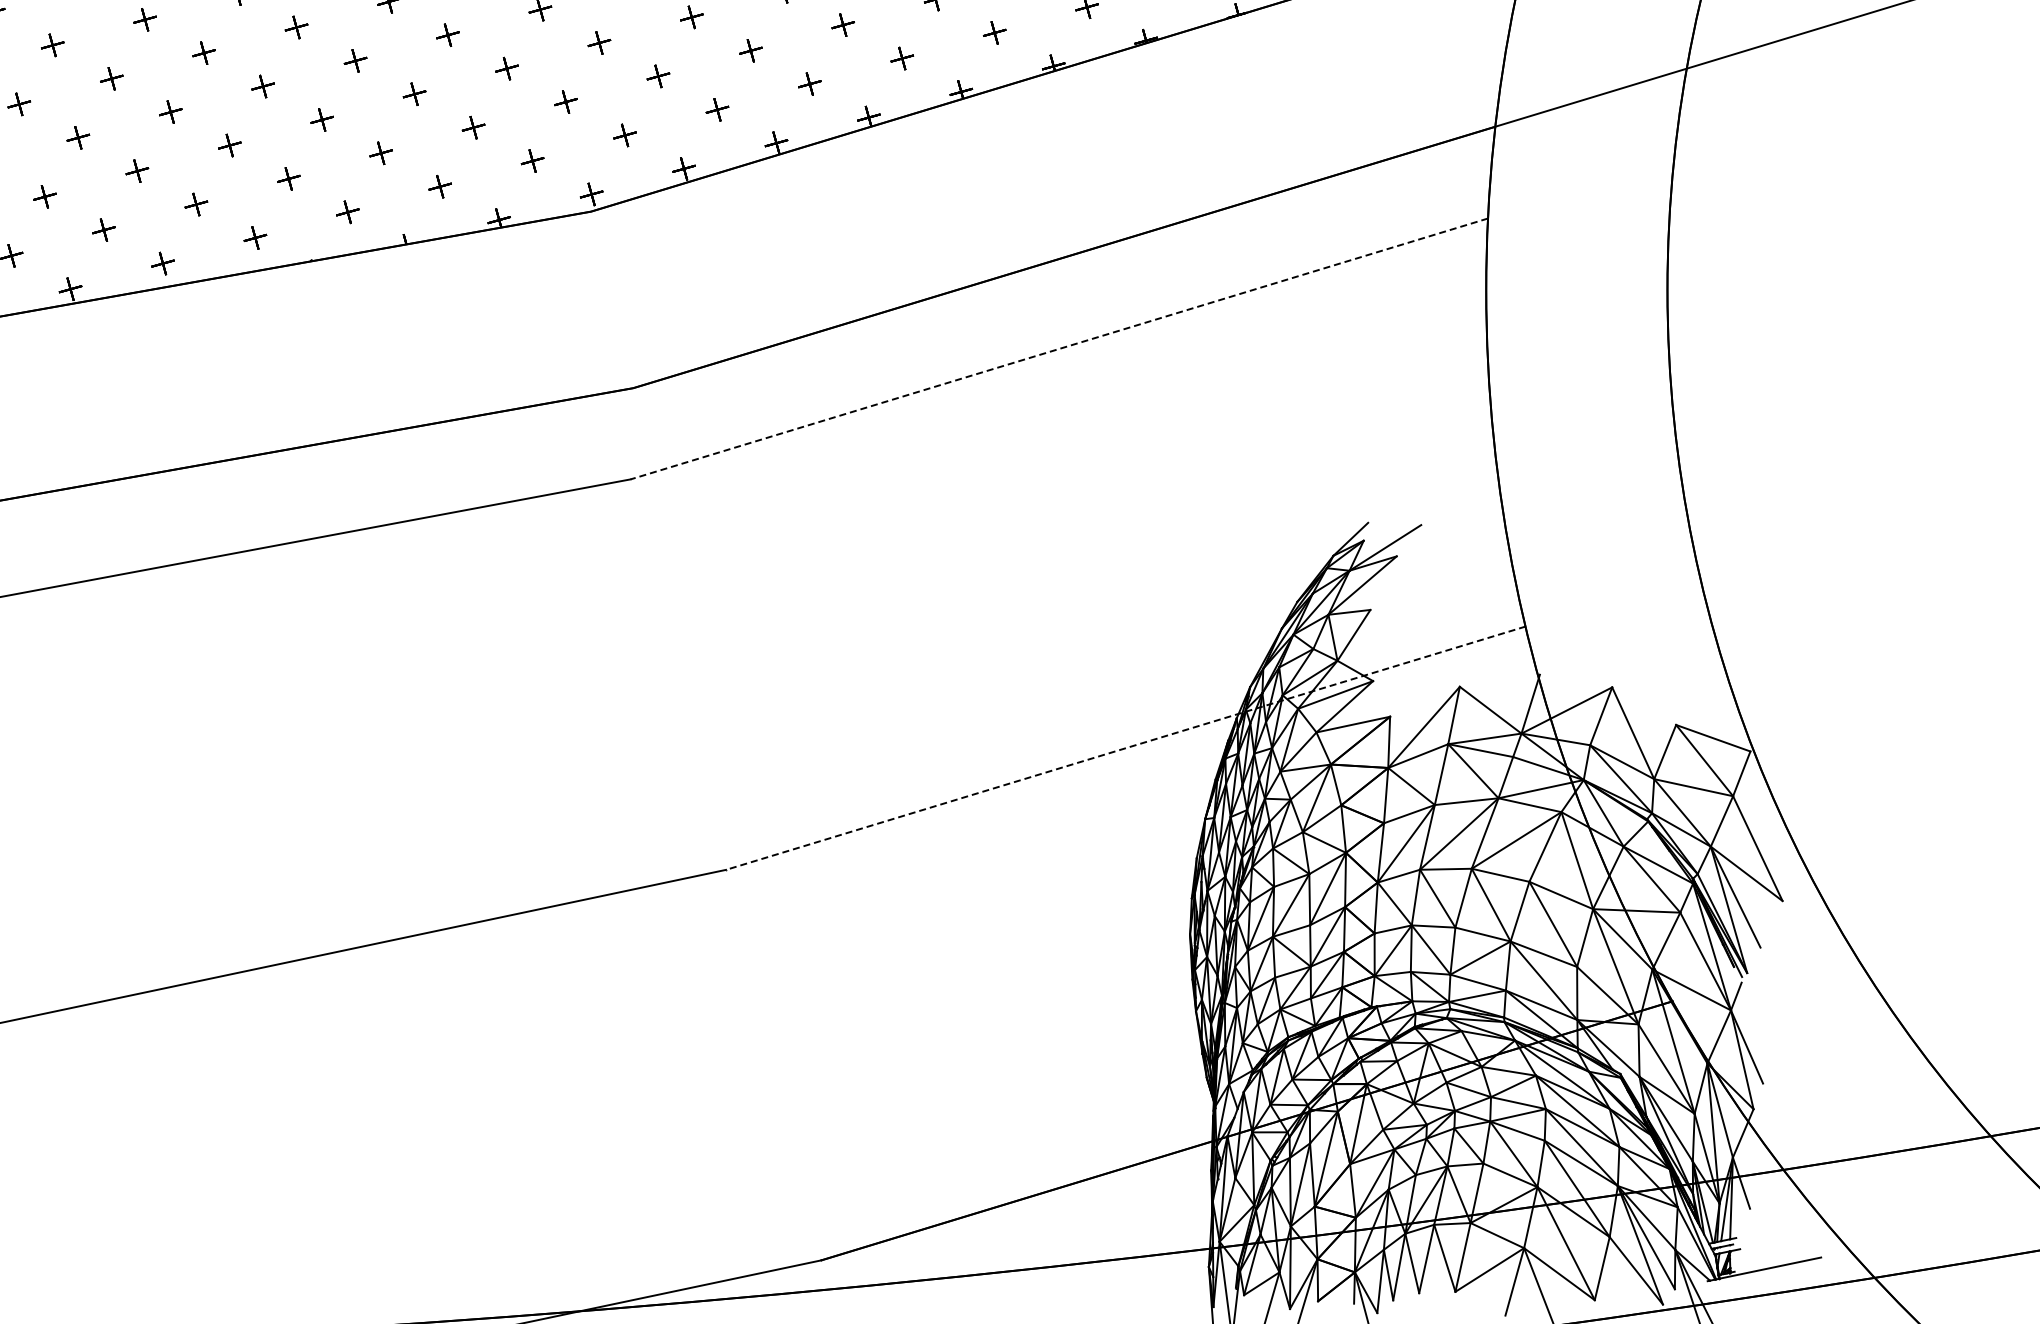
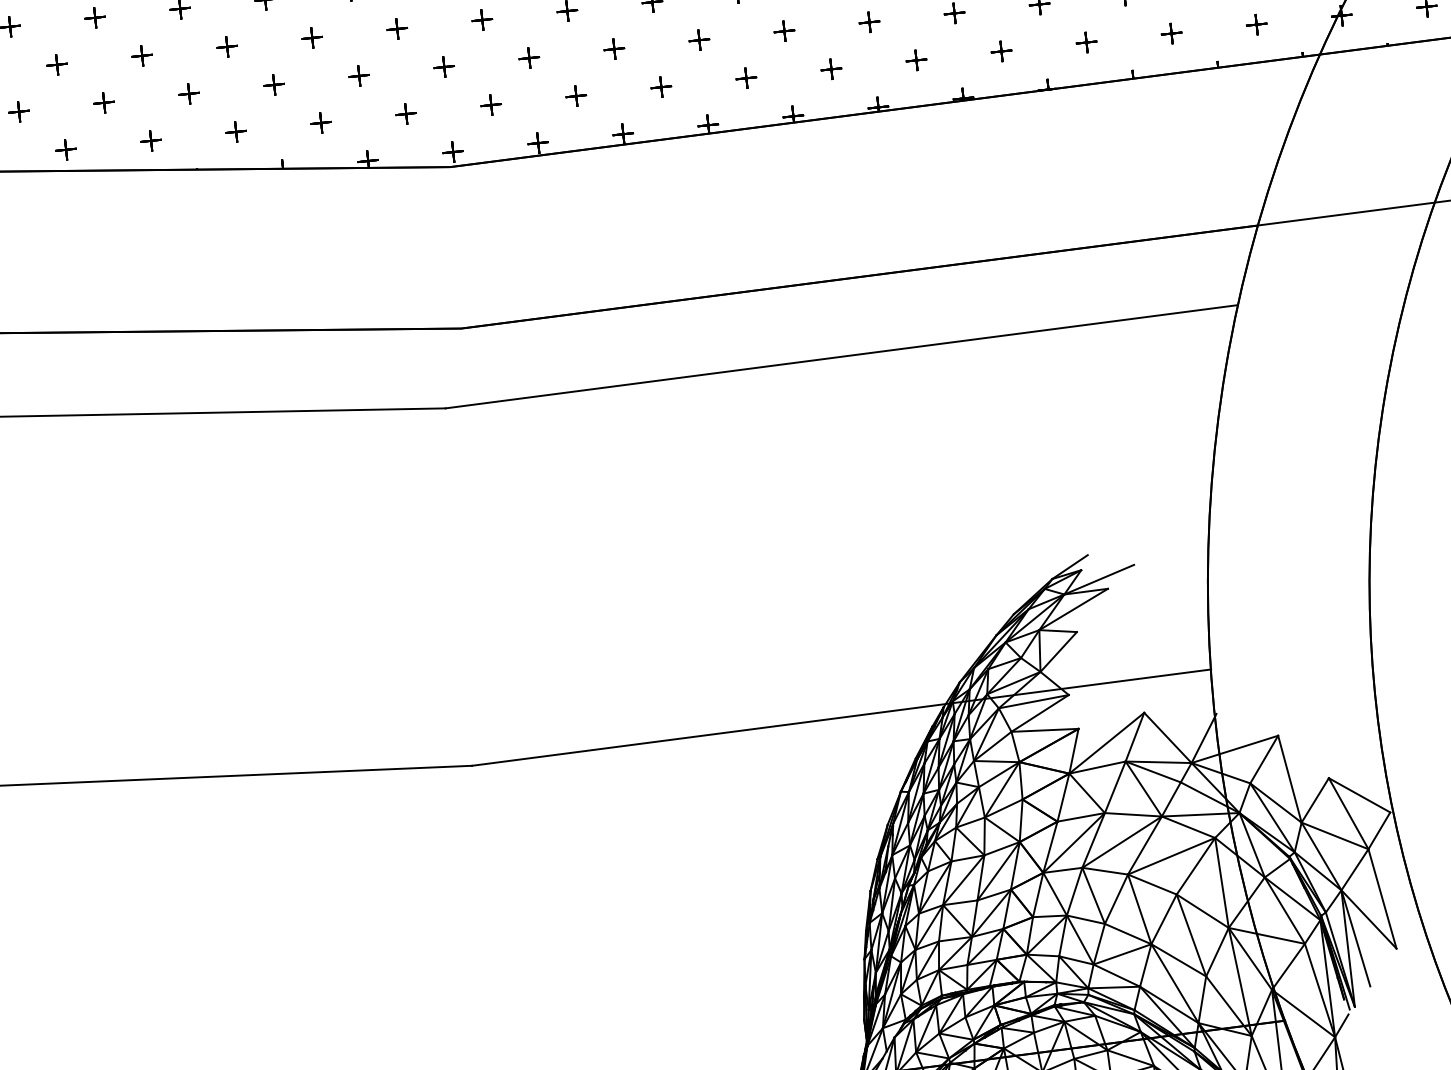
line: (1058, 349) -> (840, 357), dashed -> solid
line: (1125, 748) -> (841, 717), dashed -> solid

